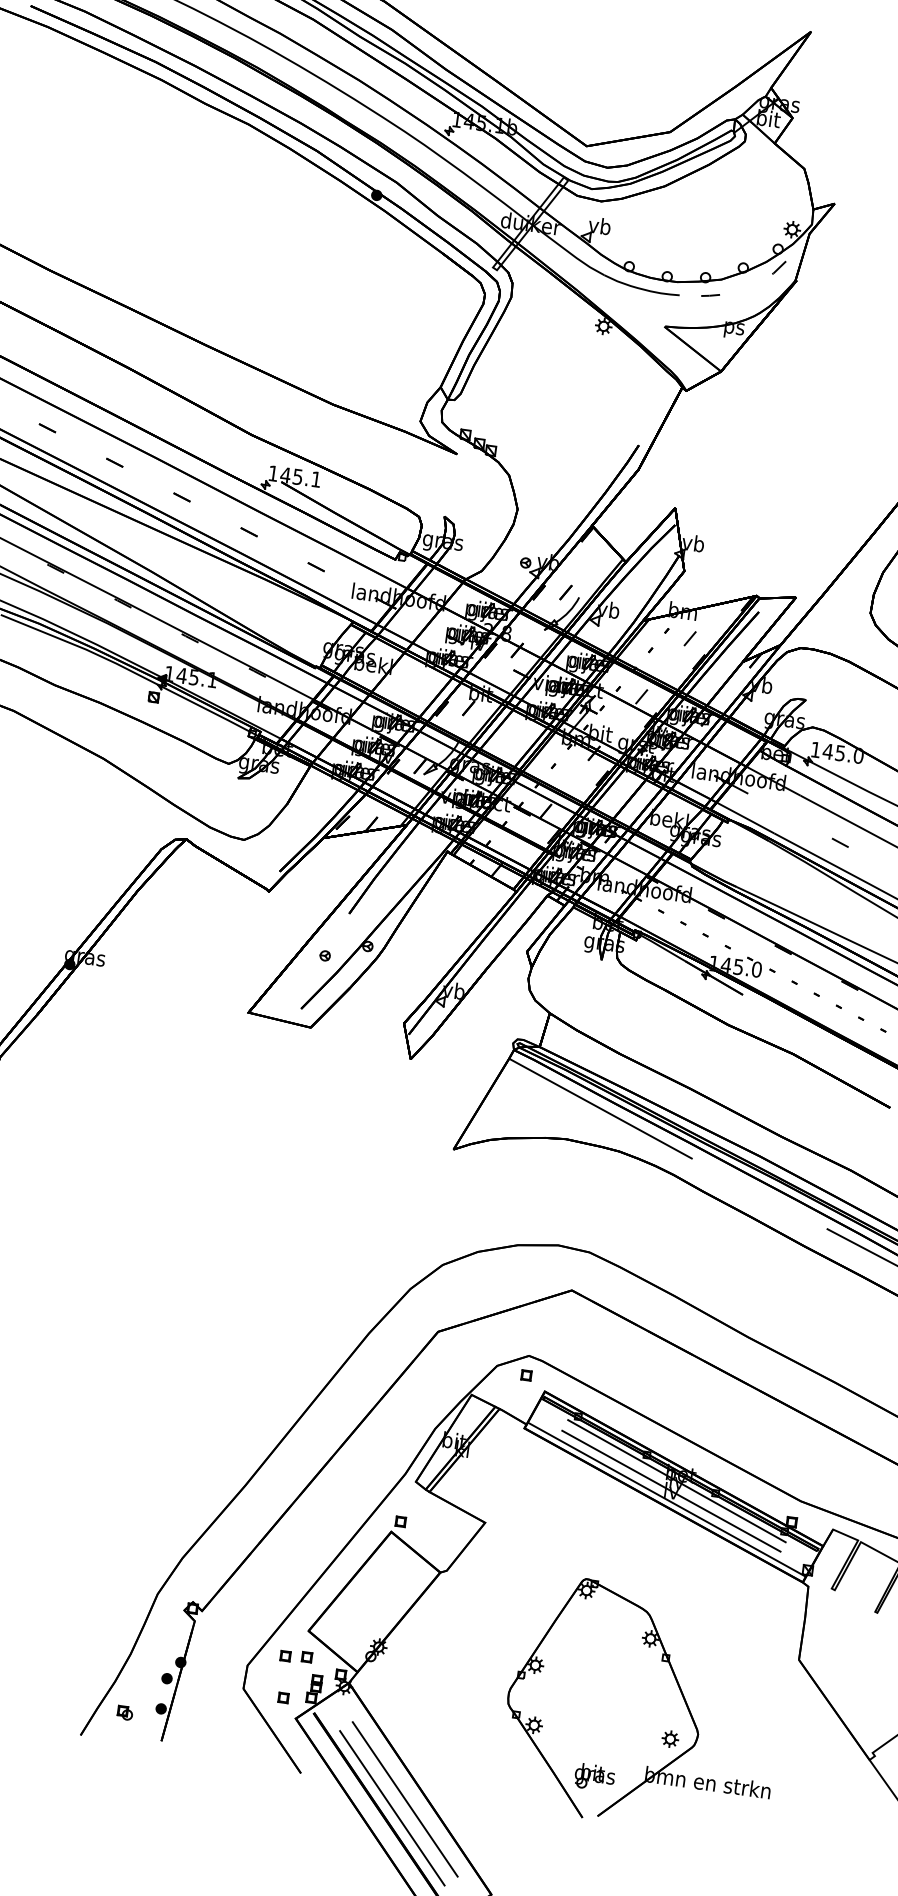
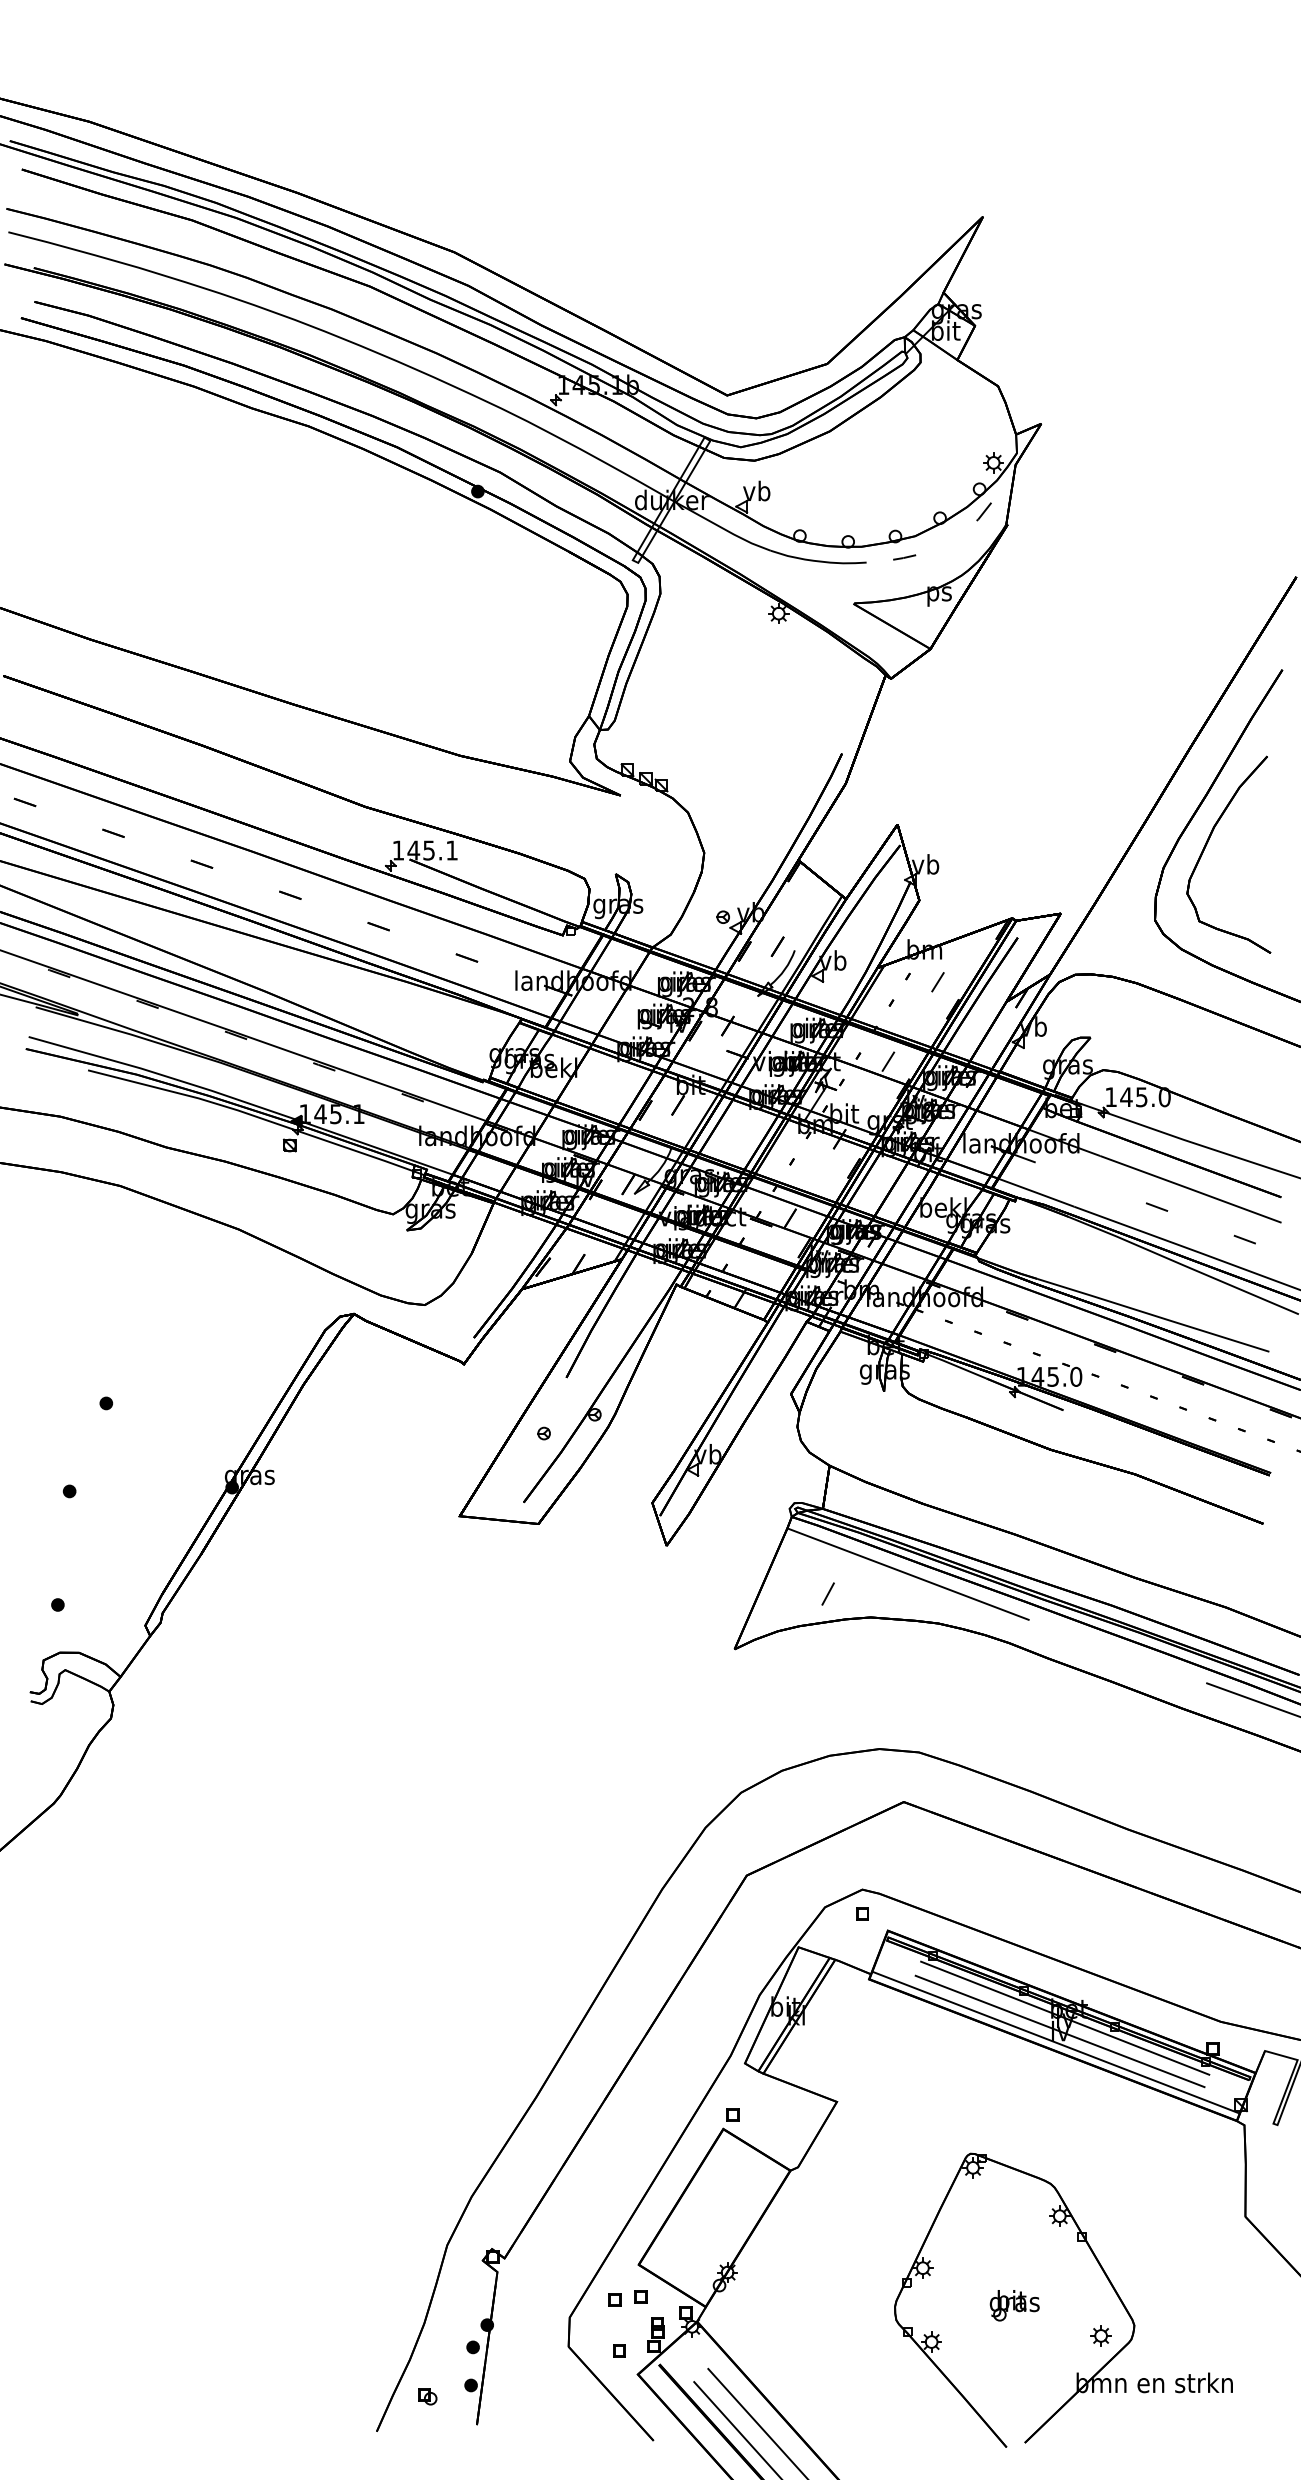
line: (534, 1115) -> (827, 1593), added
part: (594, 1777) -> (1014, 2305), moved

